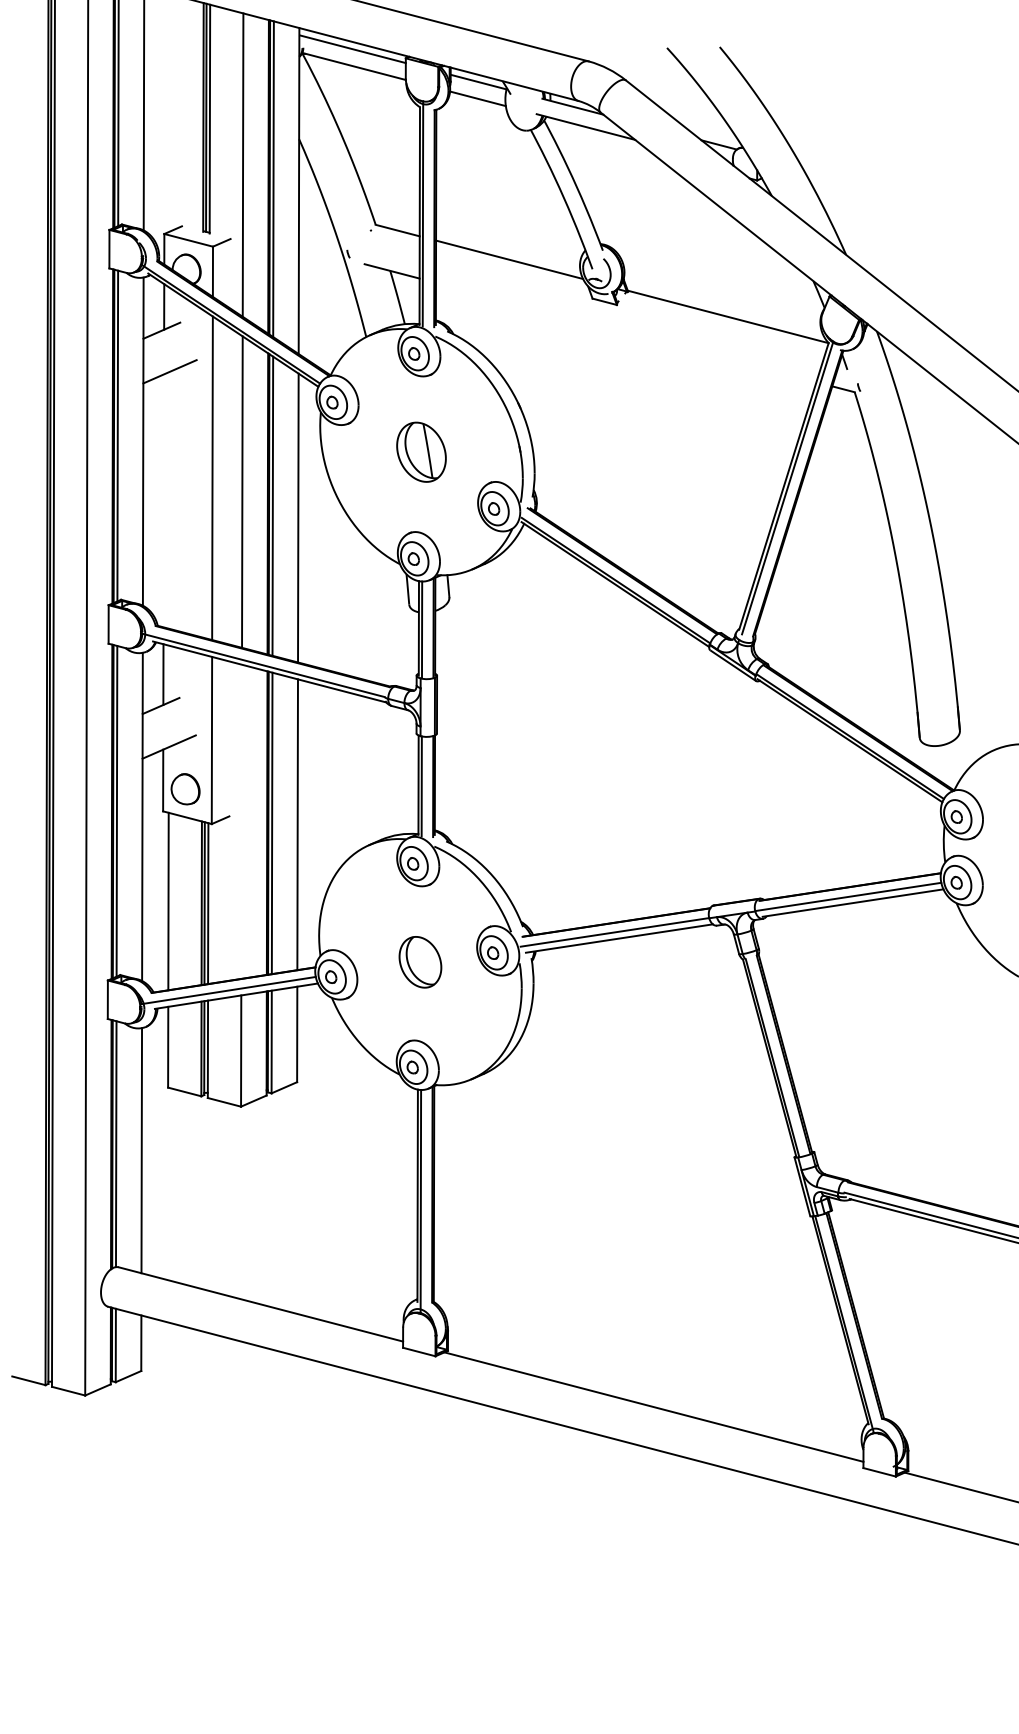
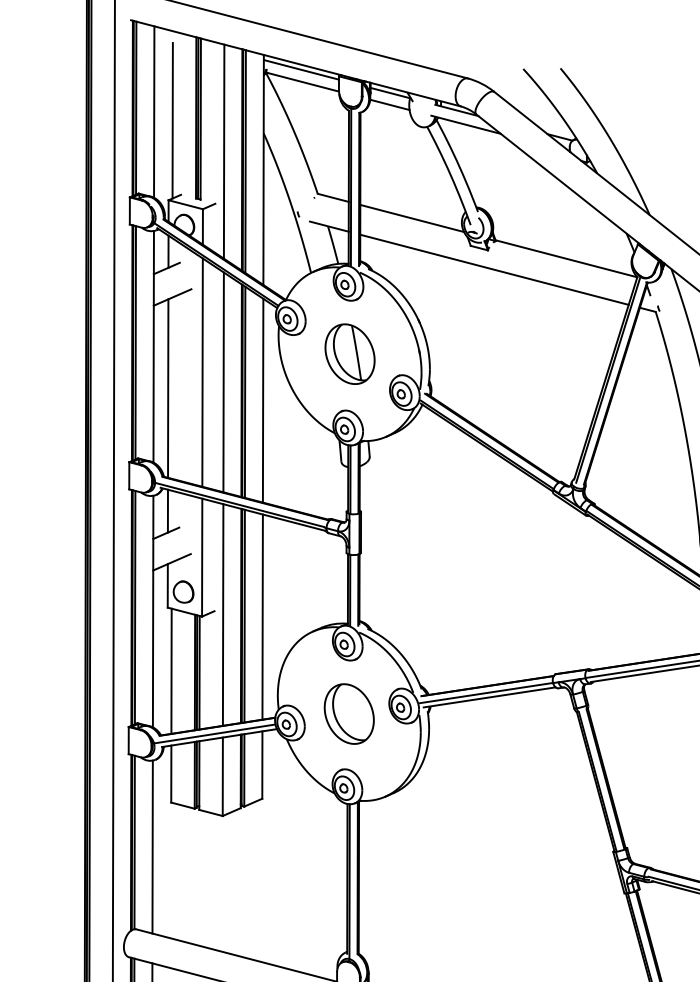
line: (169, 121) -> (172, 120), added
line: (625, 332) -> (493, 269), added
part: (421, 452) -> (350, 354), size x1.43
line: (163, 500) -> (168, 388), added
line: (241, 821) -> (223, 614), added
part: (420, 962) -> (349, 714), size x1.67

